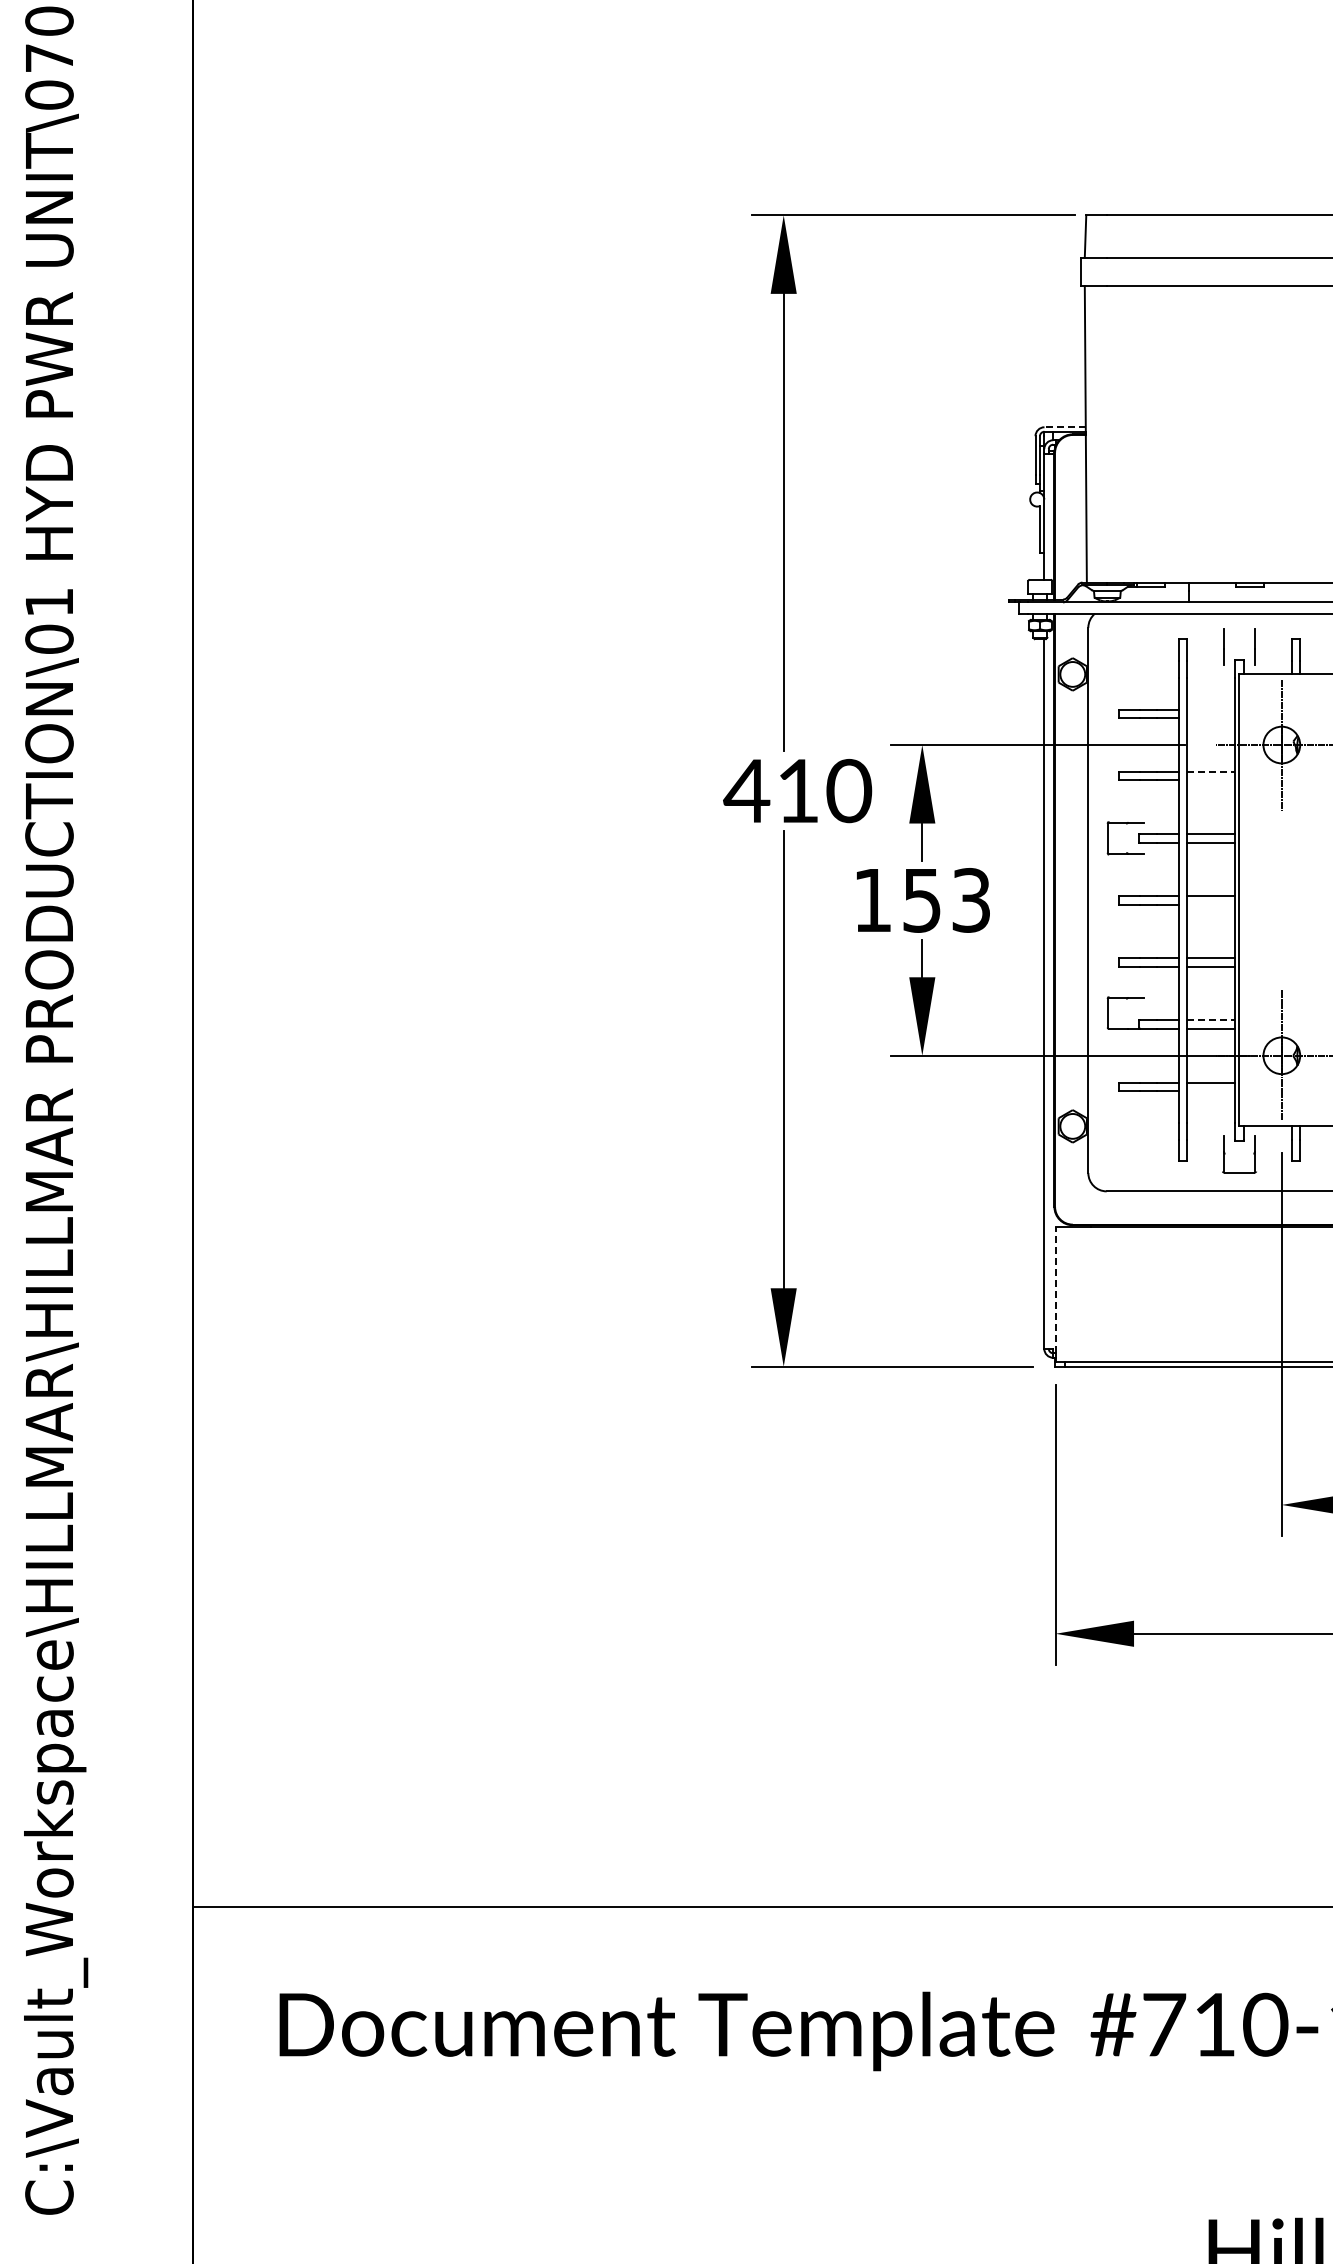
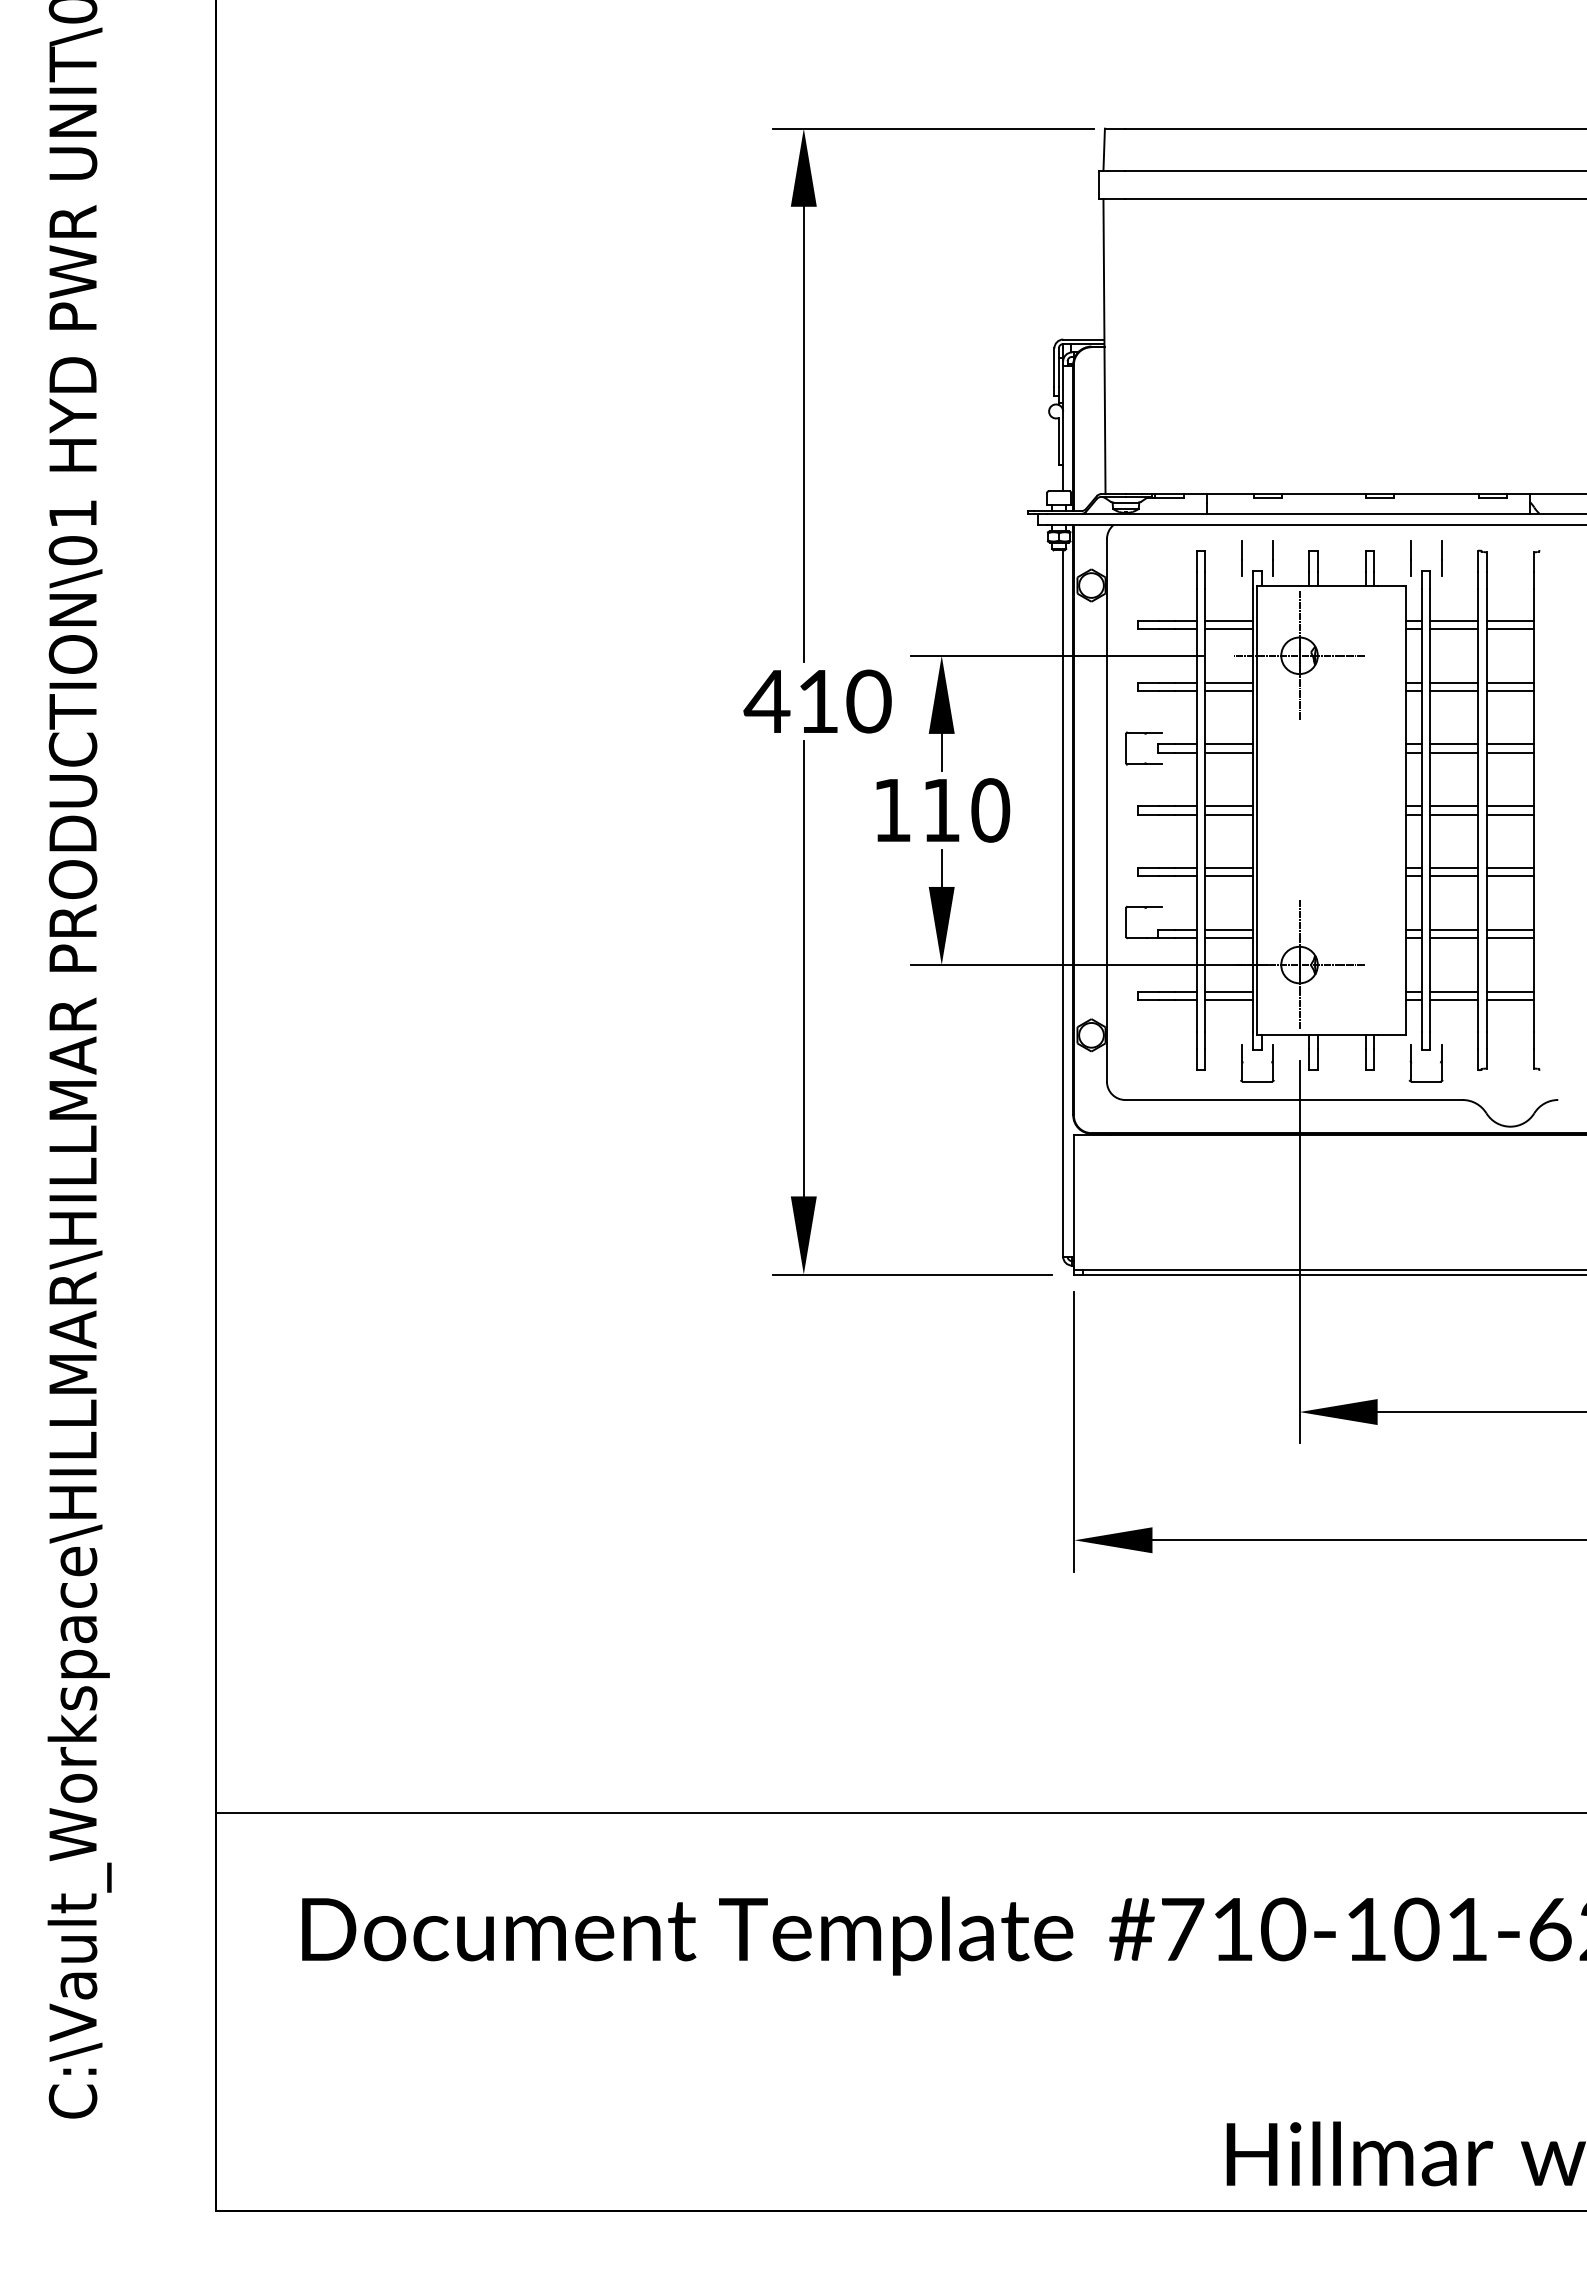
line: (1064, 427) -> (1083, 339), dashed -> solid
line: (1211, 709) -> (1229, 620), added
line: (1211, 718) -> (1229, 629), added
line: (1211, 771) -> (1229, 682), dashed -> solid
line: (1211, 779) -> (1229, 690), added
text: (947, 900) -> (966, 810), 153 -> 110
line: (1211, 904) -> (1229, 814), added
line: (1211, 1020) -> (1229, 929), dashed -> solid
line: (1211, 1091) -> (1229, 1000), added
line: (1055, 1289) -> (1074, 1197), dashed -> solid

